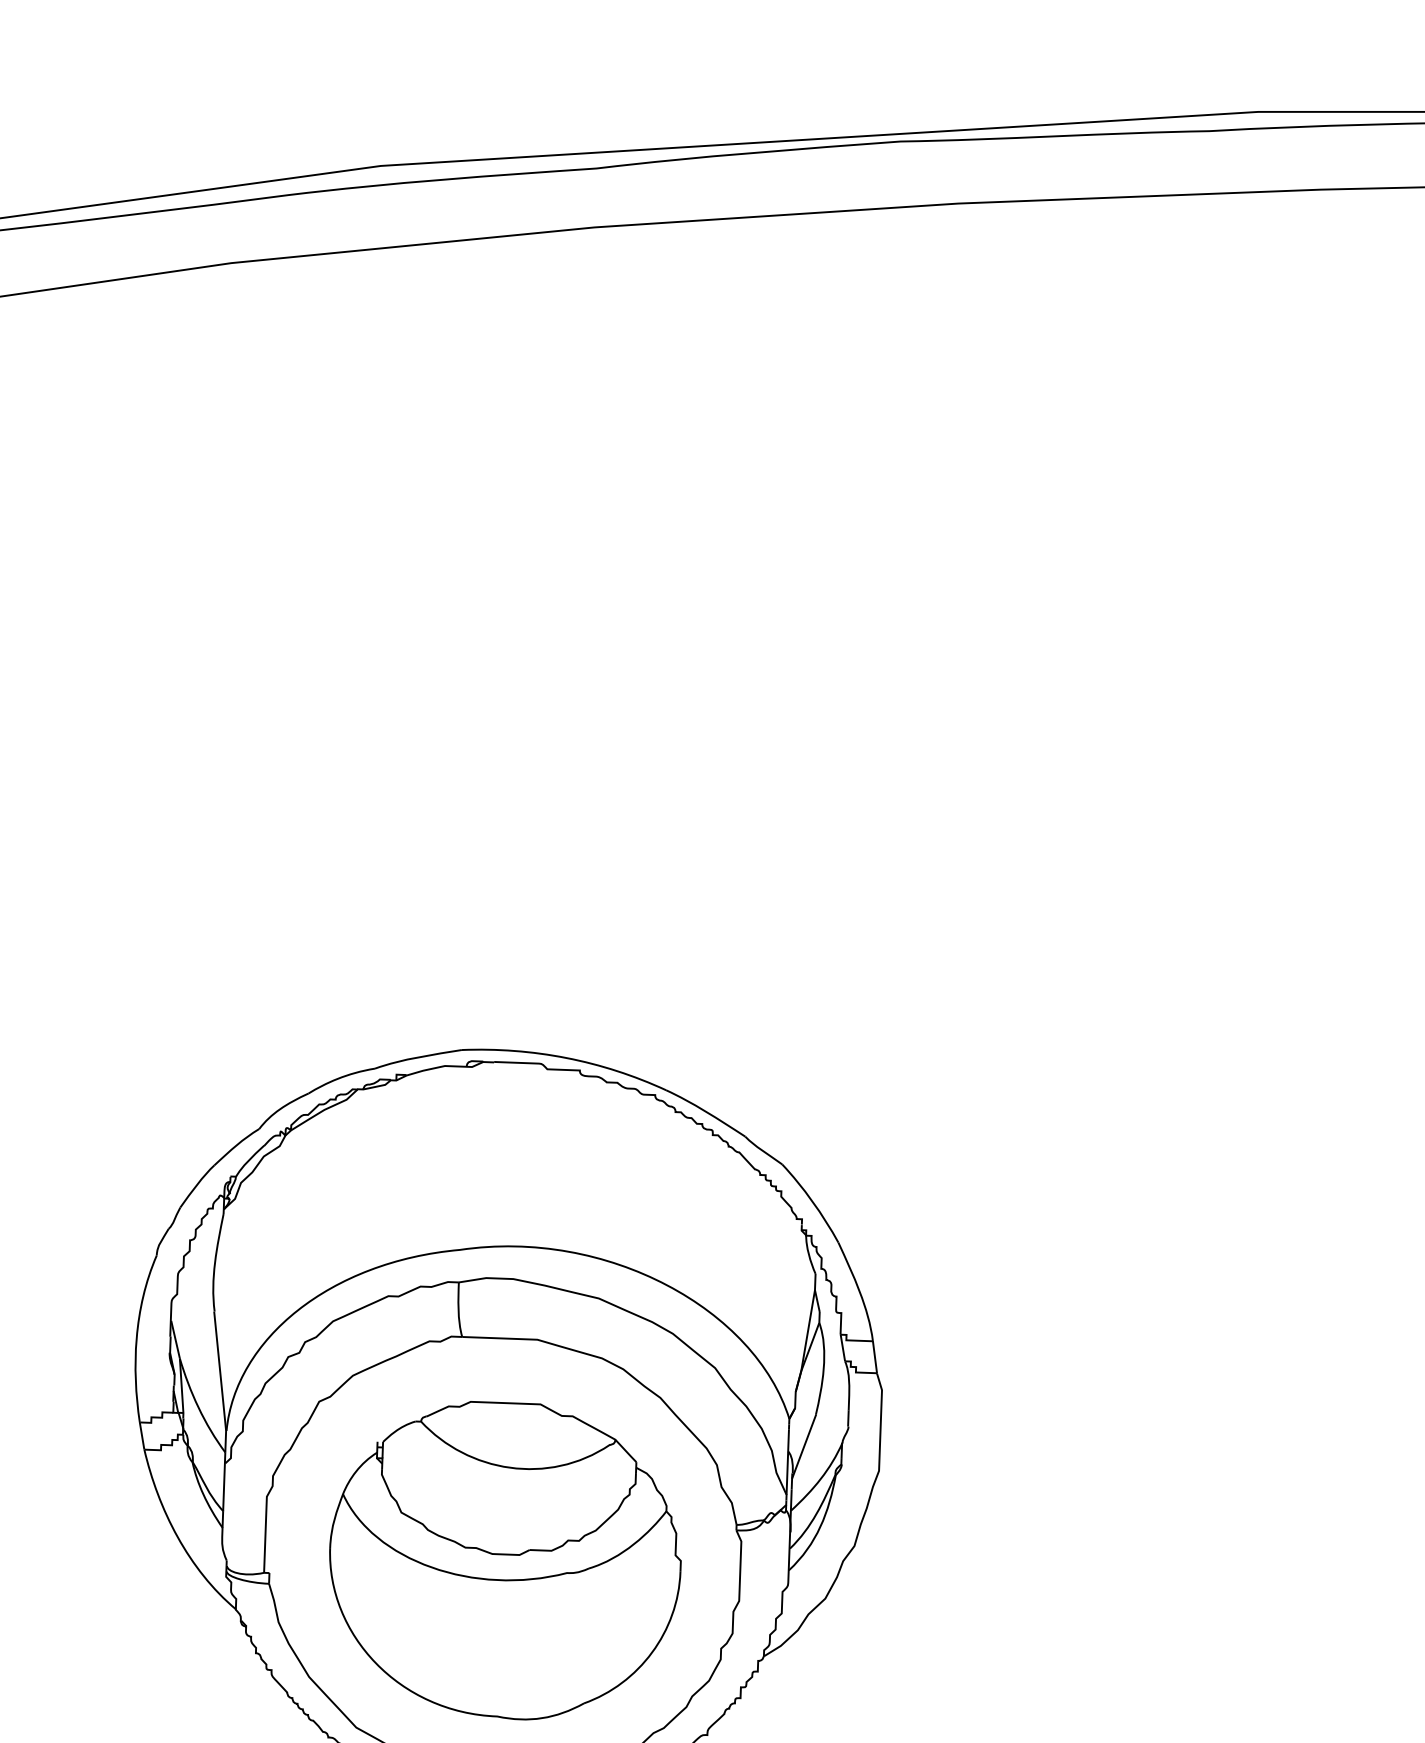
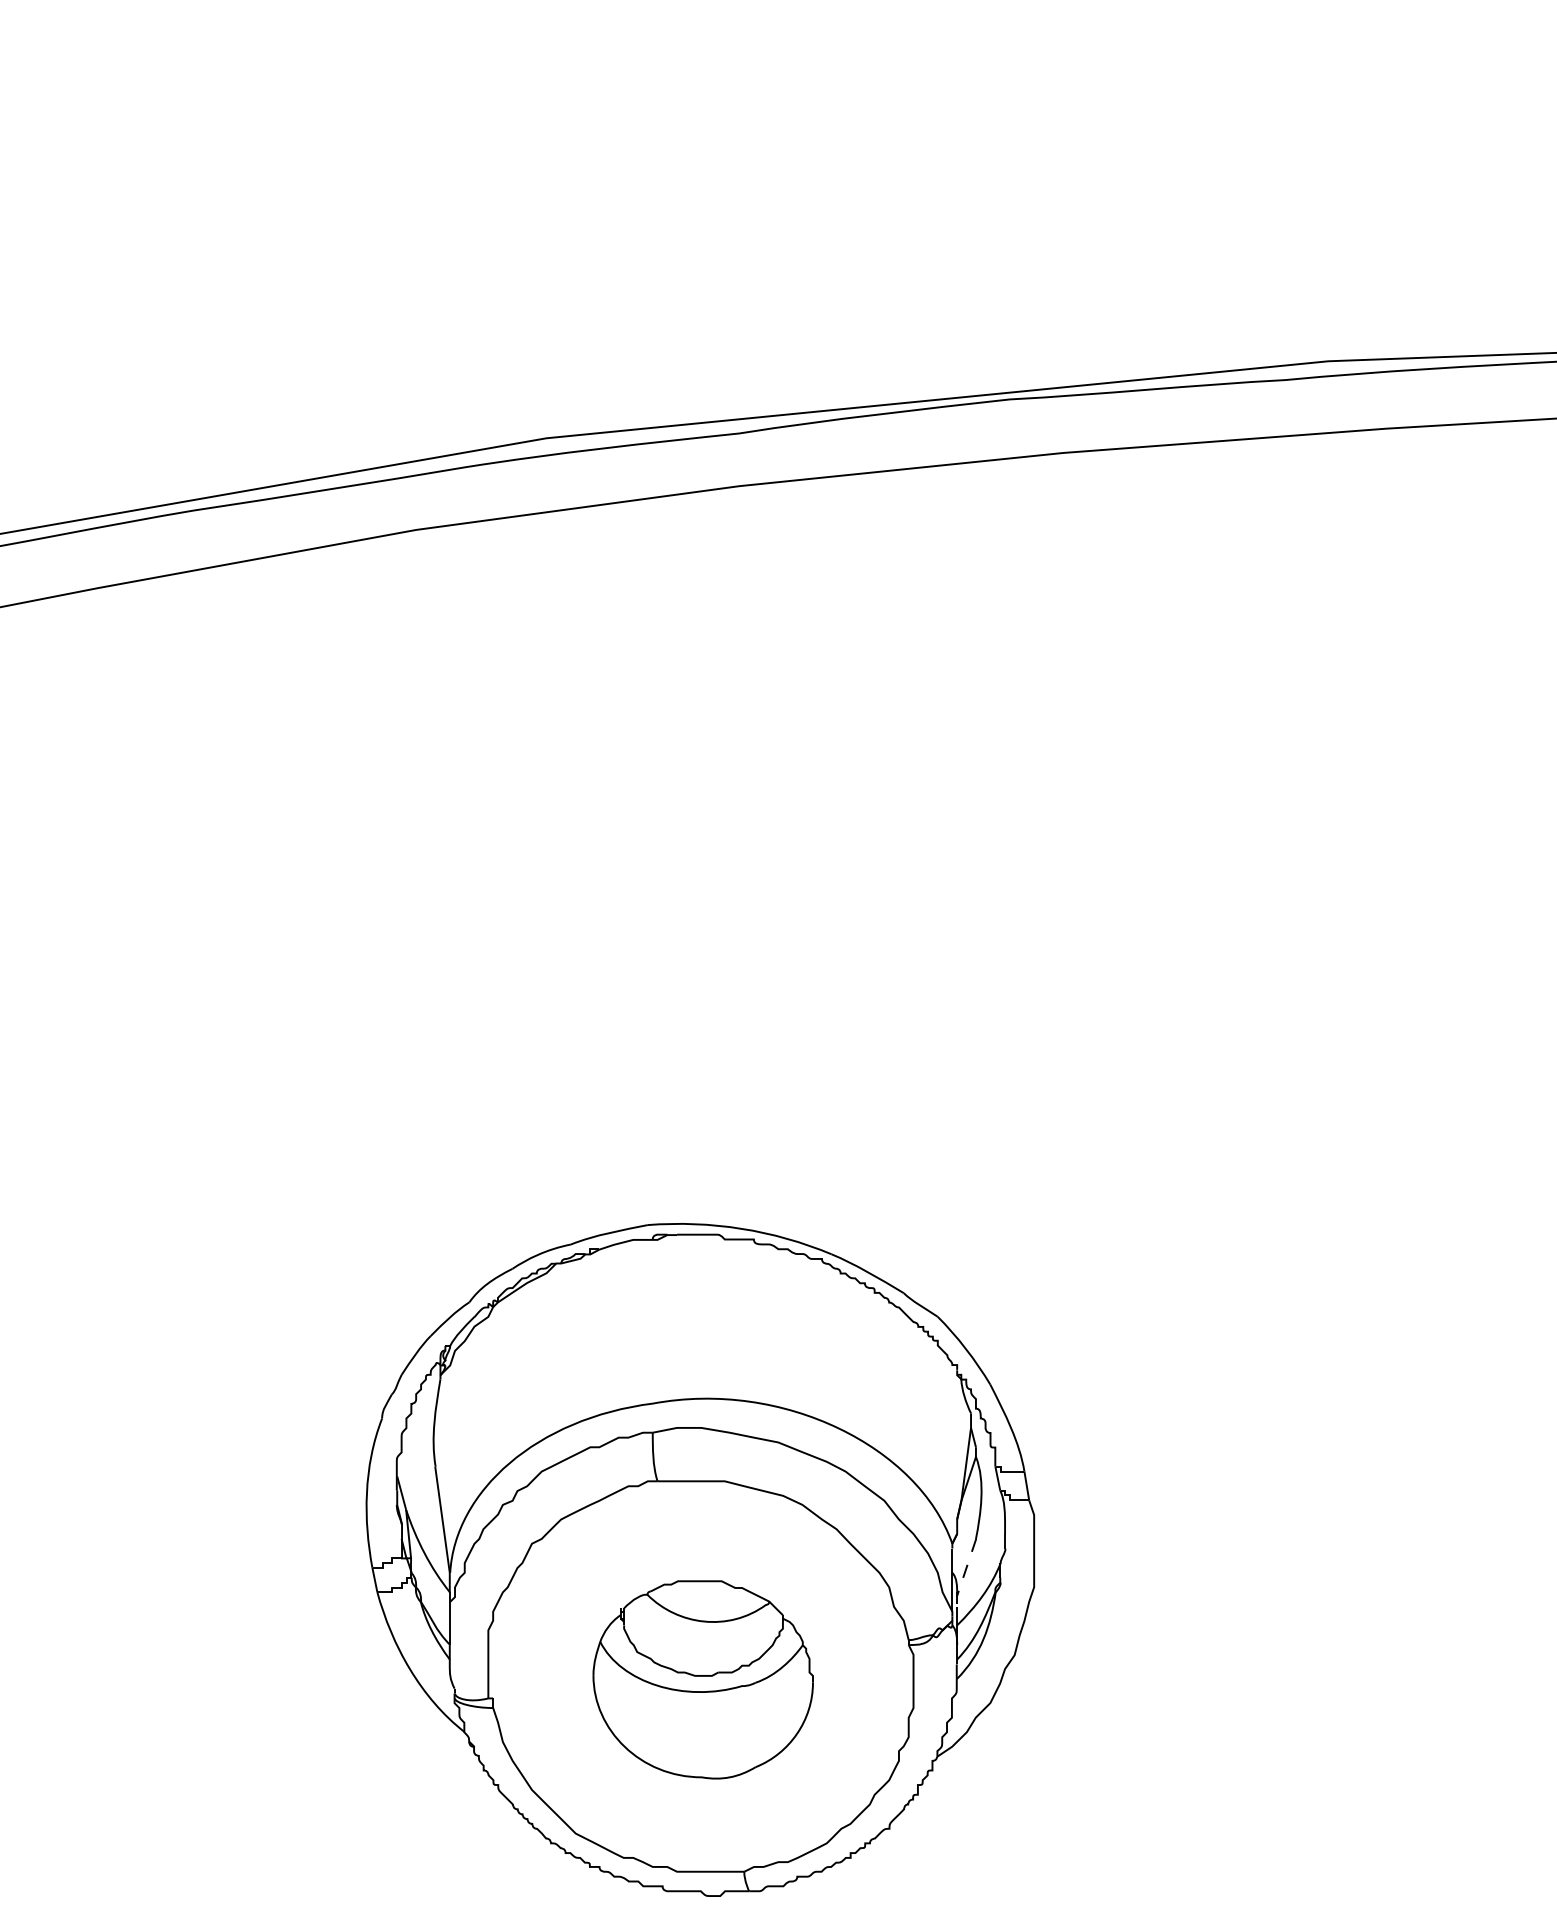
line: (801, 1452) -> (964, 1573), solid -> dashed
part: (504, 1560) -> (702, 1679), size x0.7

